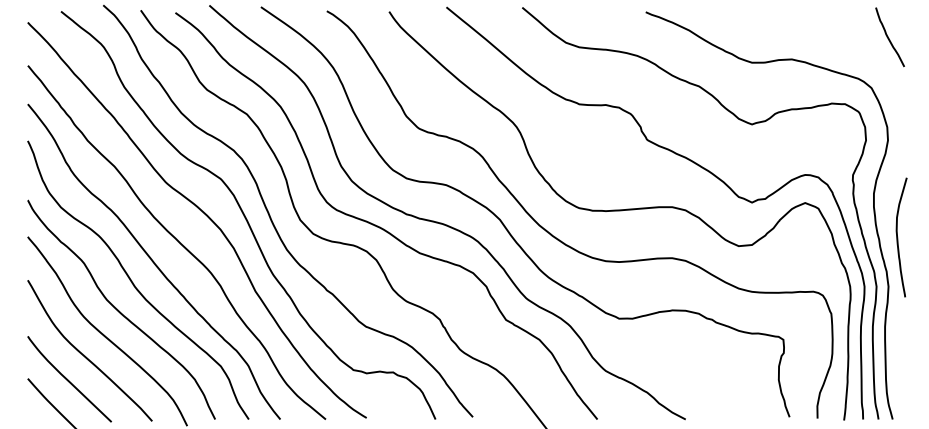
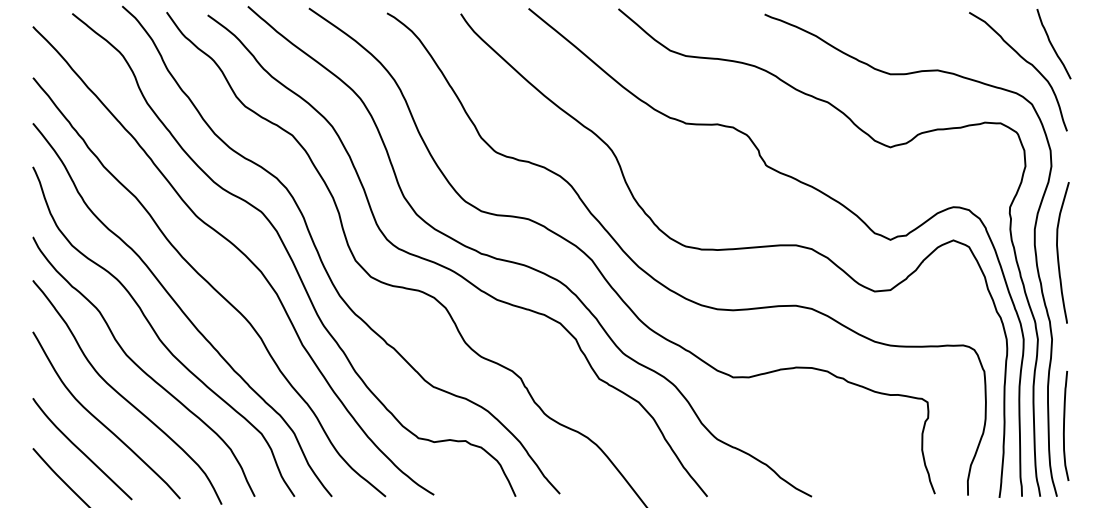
curve: (866, 52) -> (1026, 62), added
curve: (898, 237) -> (1059, 252), moved
curve: (899, 359) -> (1065, 425), added

